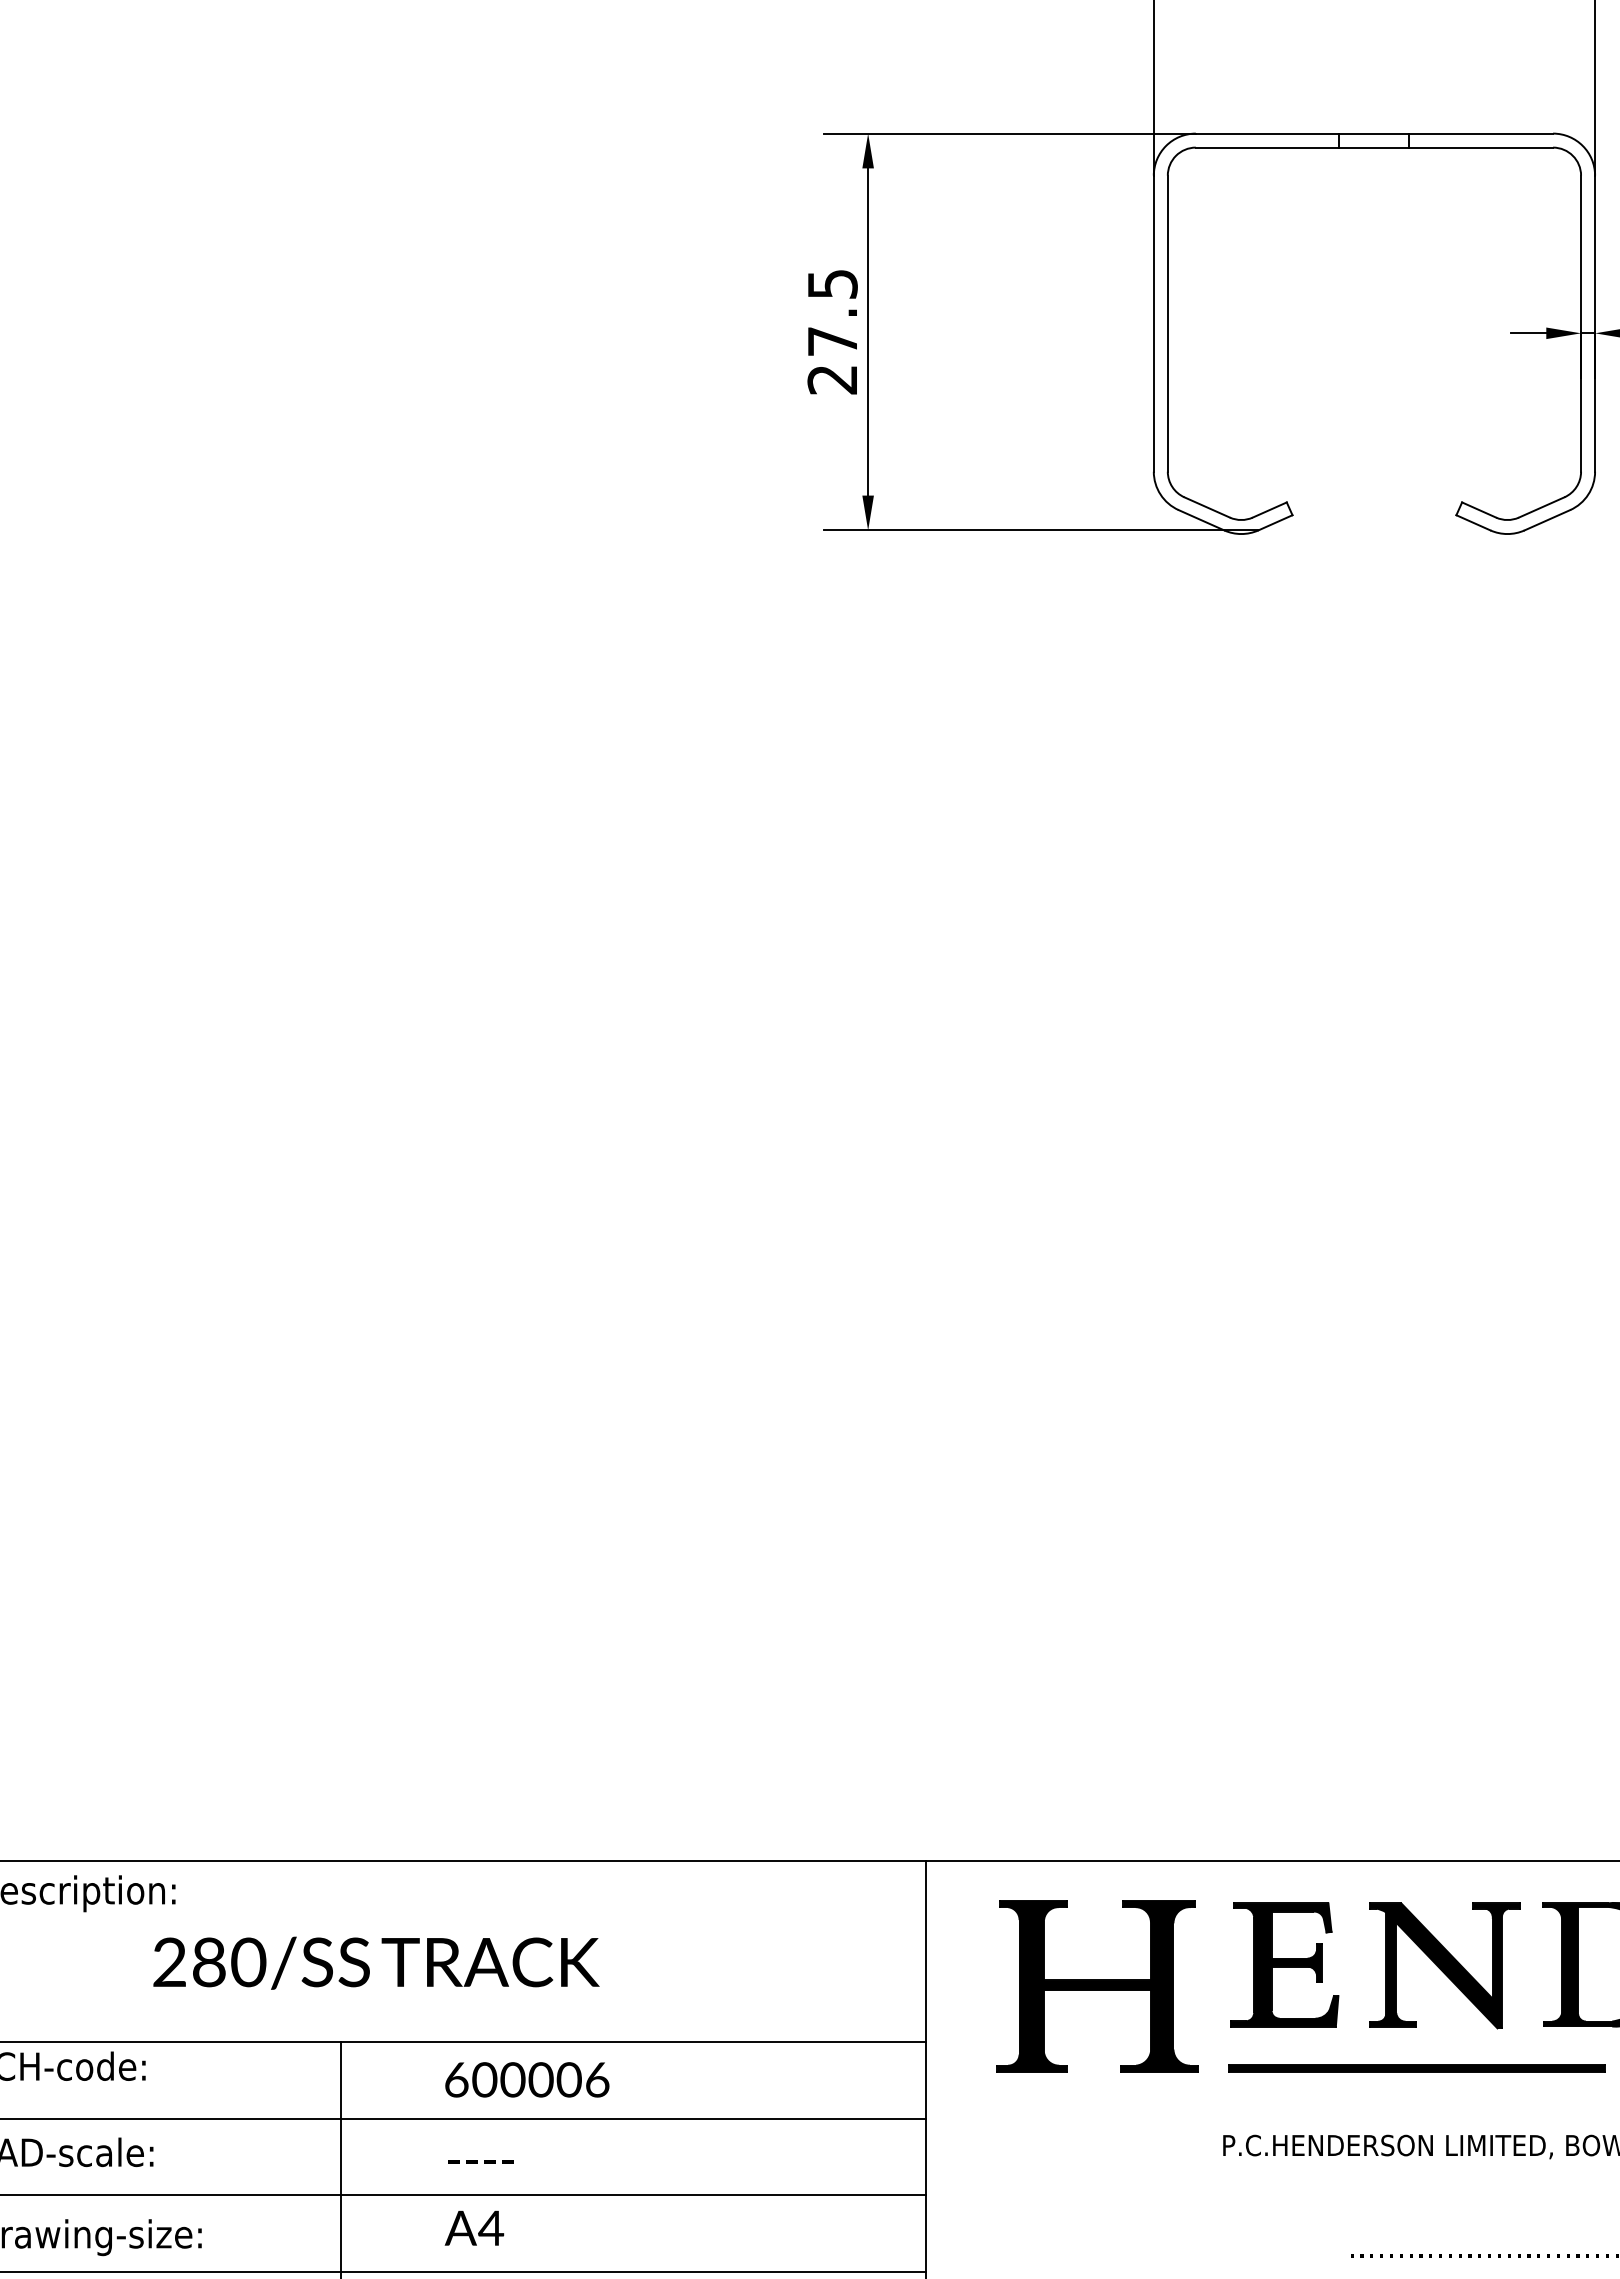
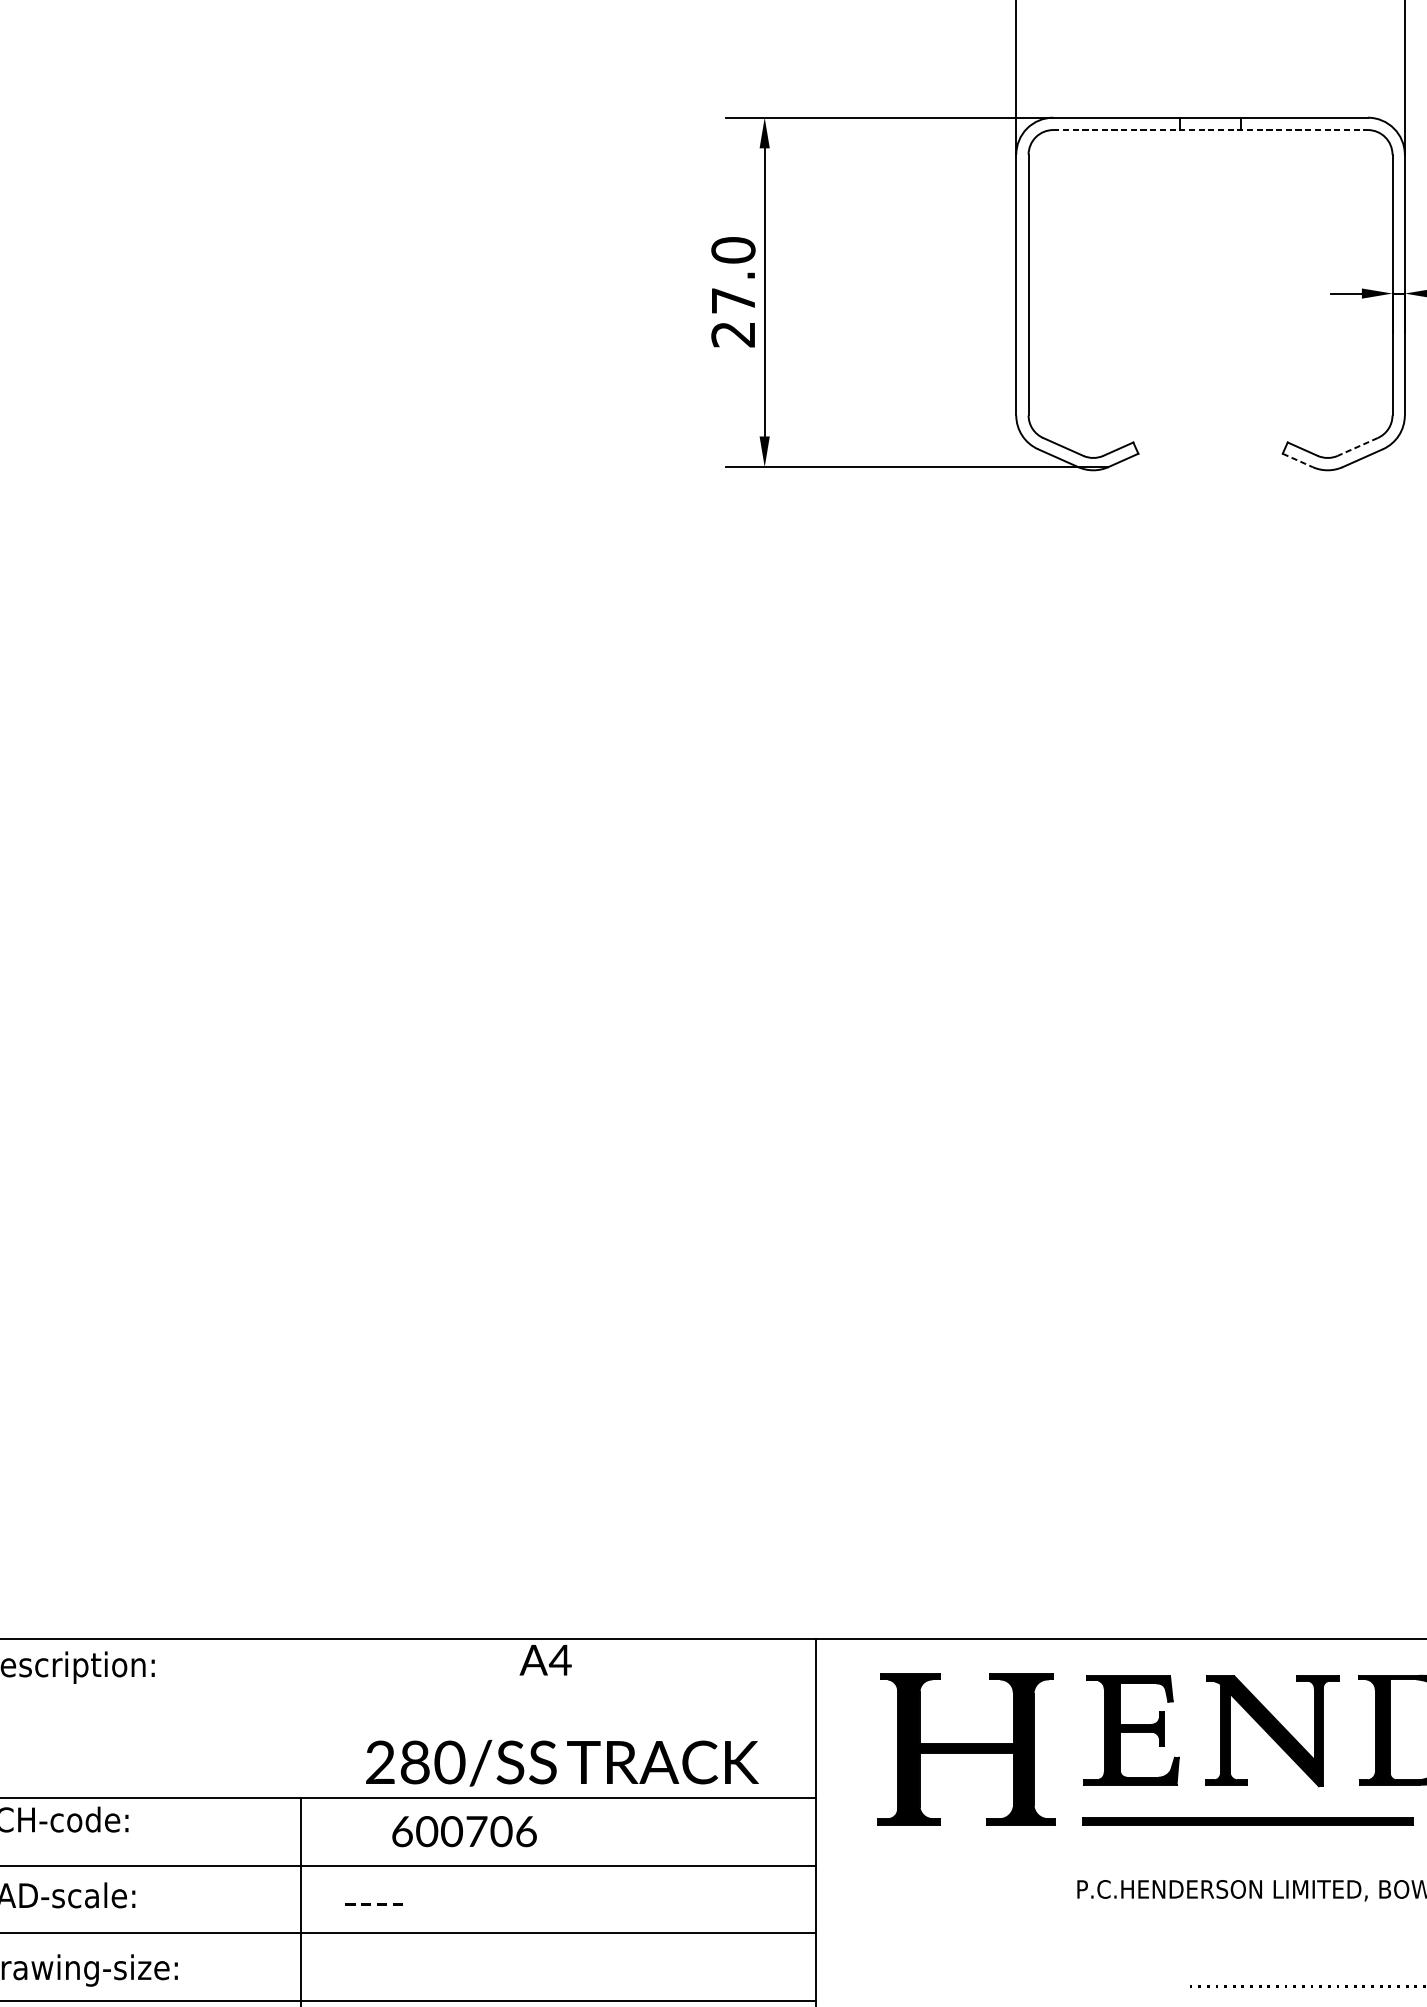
line: (1374, 147) -> (1210, 129), solid -> dashed
text: (832, 284) -> (733, 250), 27.5 -> 27.0
line: (1541, 507) -> (1357, 446), solid -> dashed
line: (1473, 522) -> (1297, 460), solid -> dashed
text: (376, 1962) -> (562, 1762), moved
text: (540, 2079) -> (476, 1831), 600006 -> 600706
text: (480, 2161) -> (374, 1904), moved
text: (474, 2228) -> (545, 1660), moved

